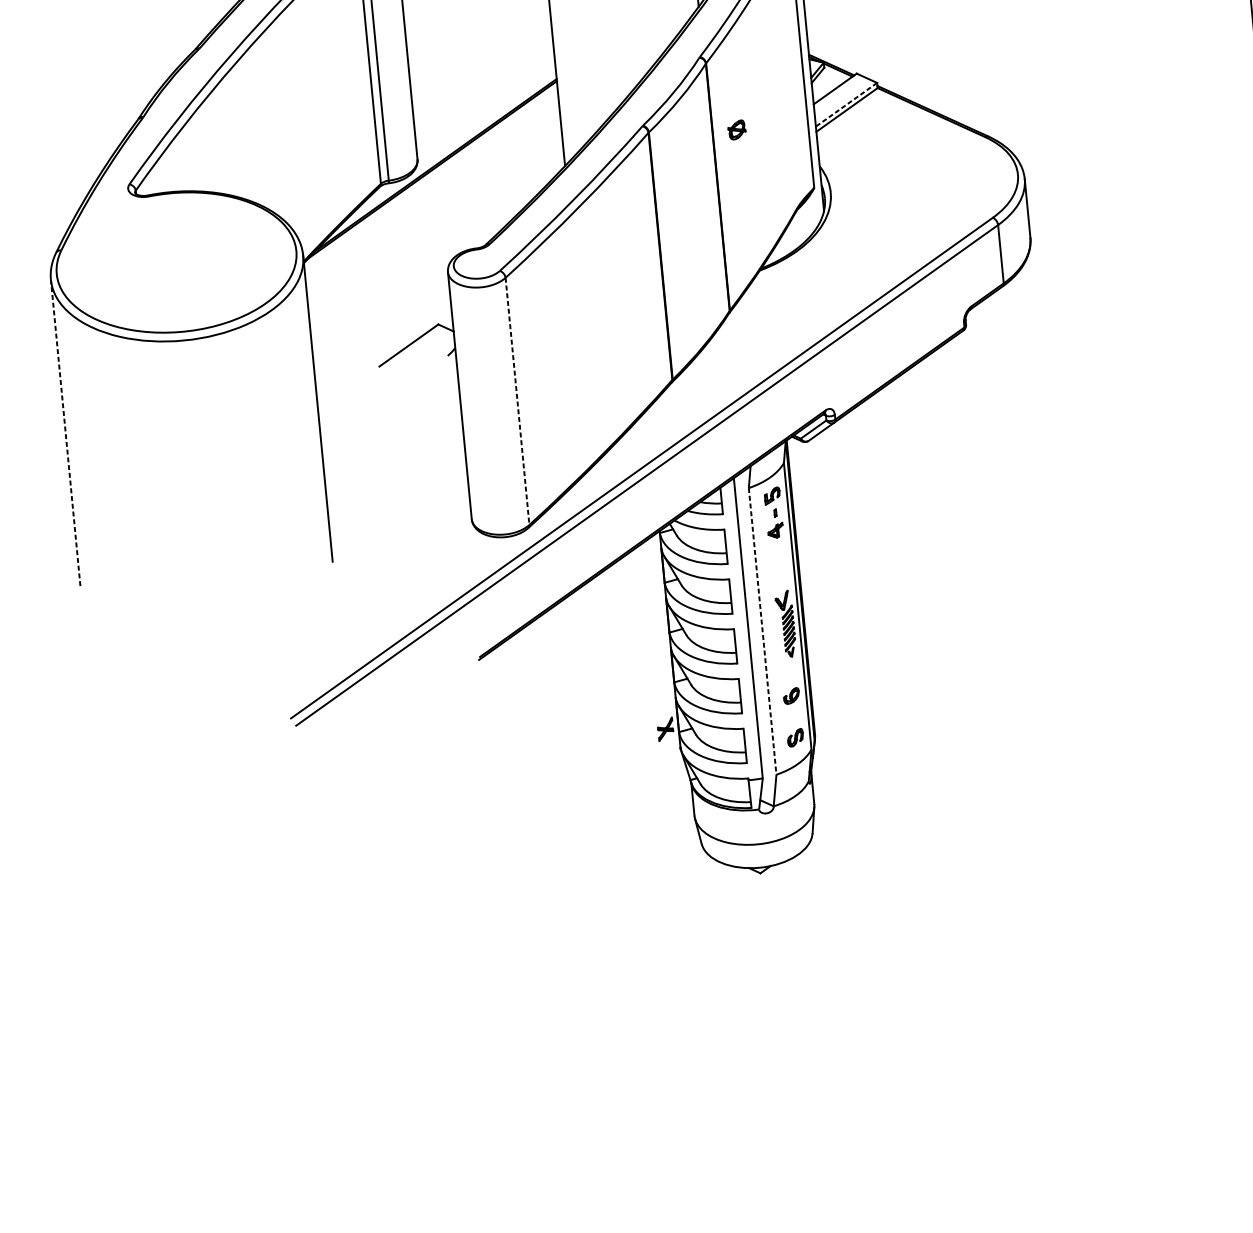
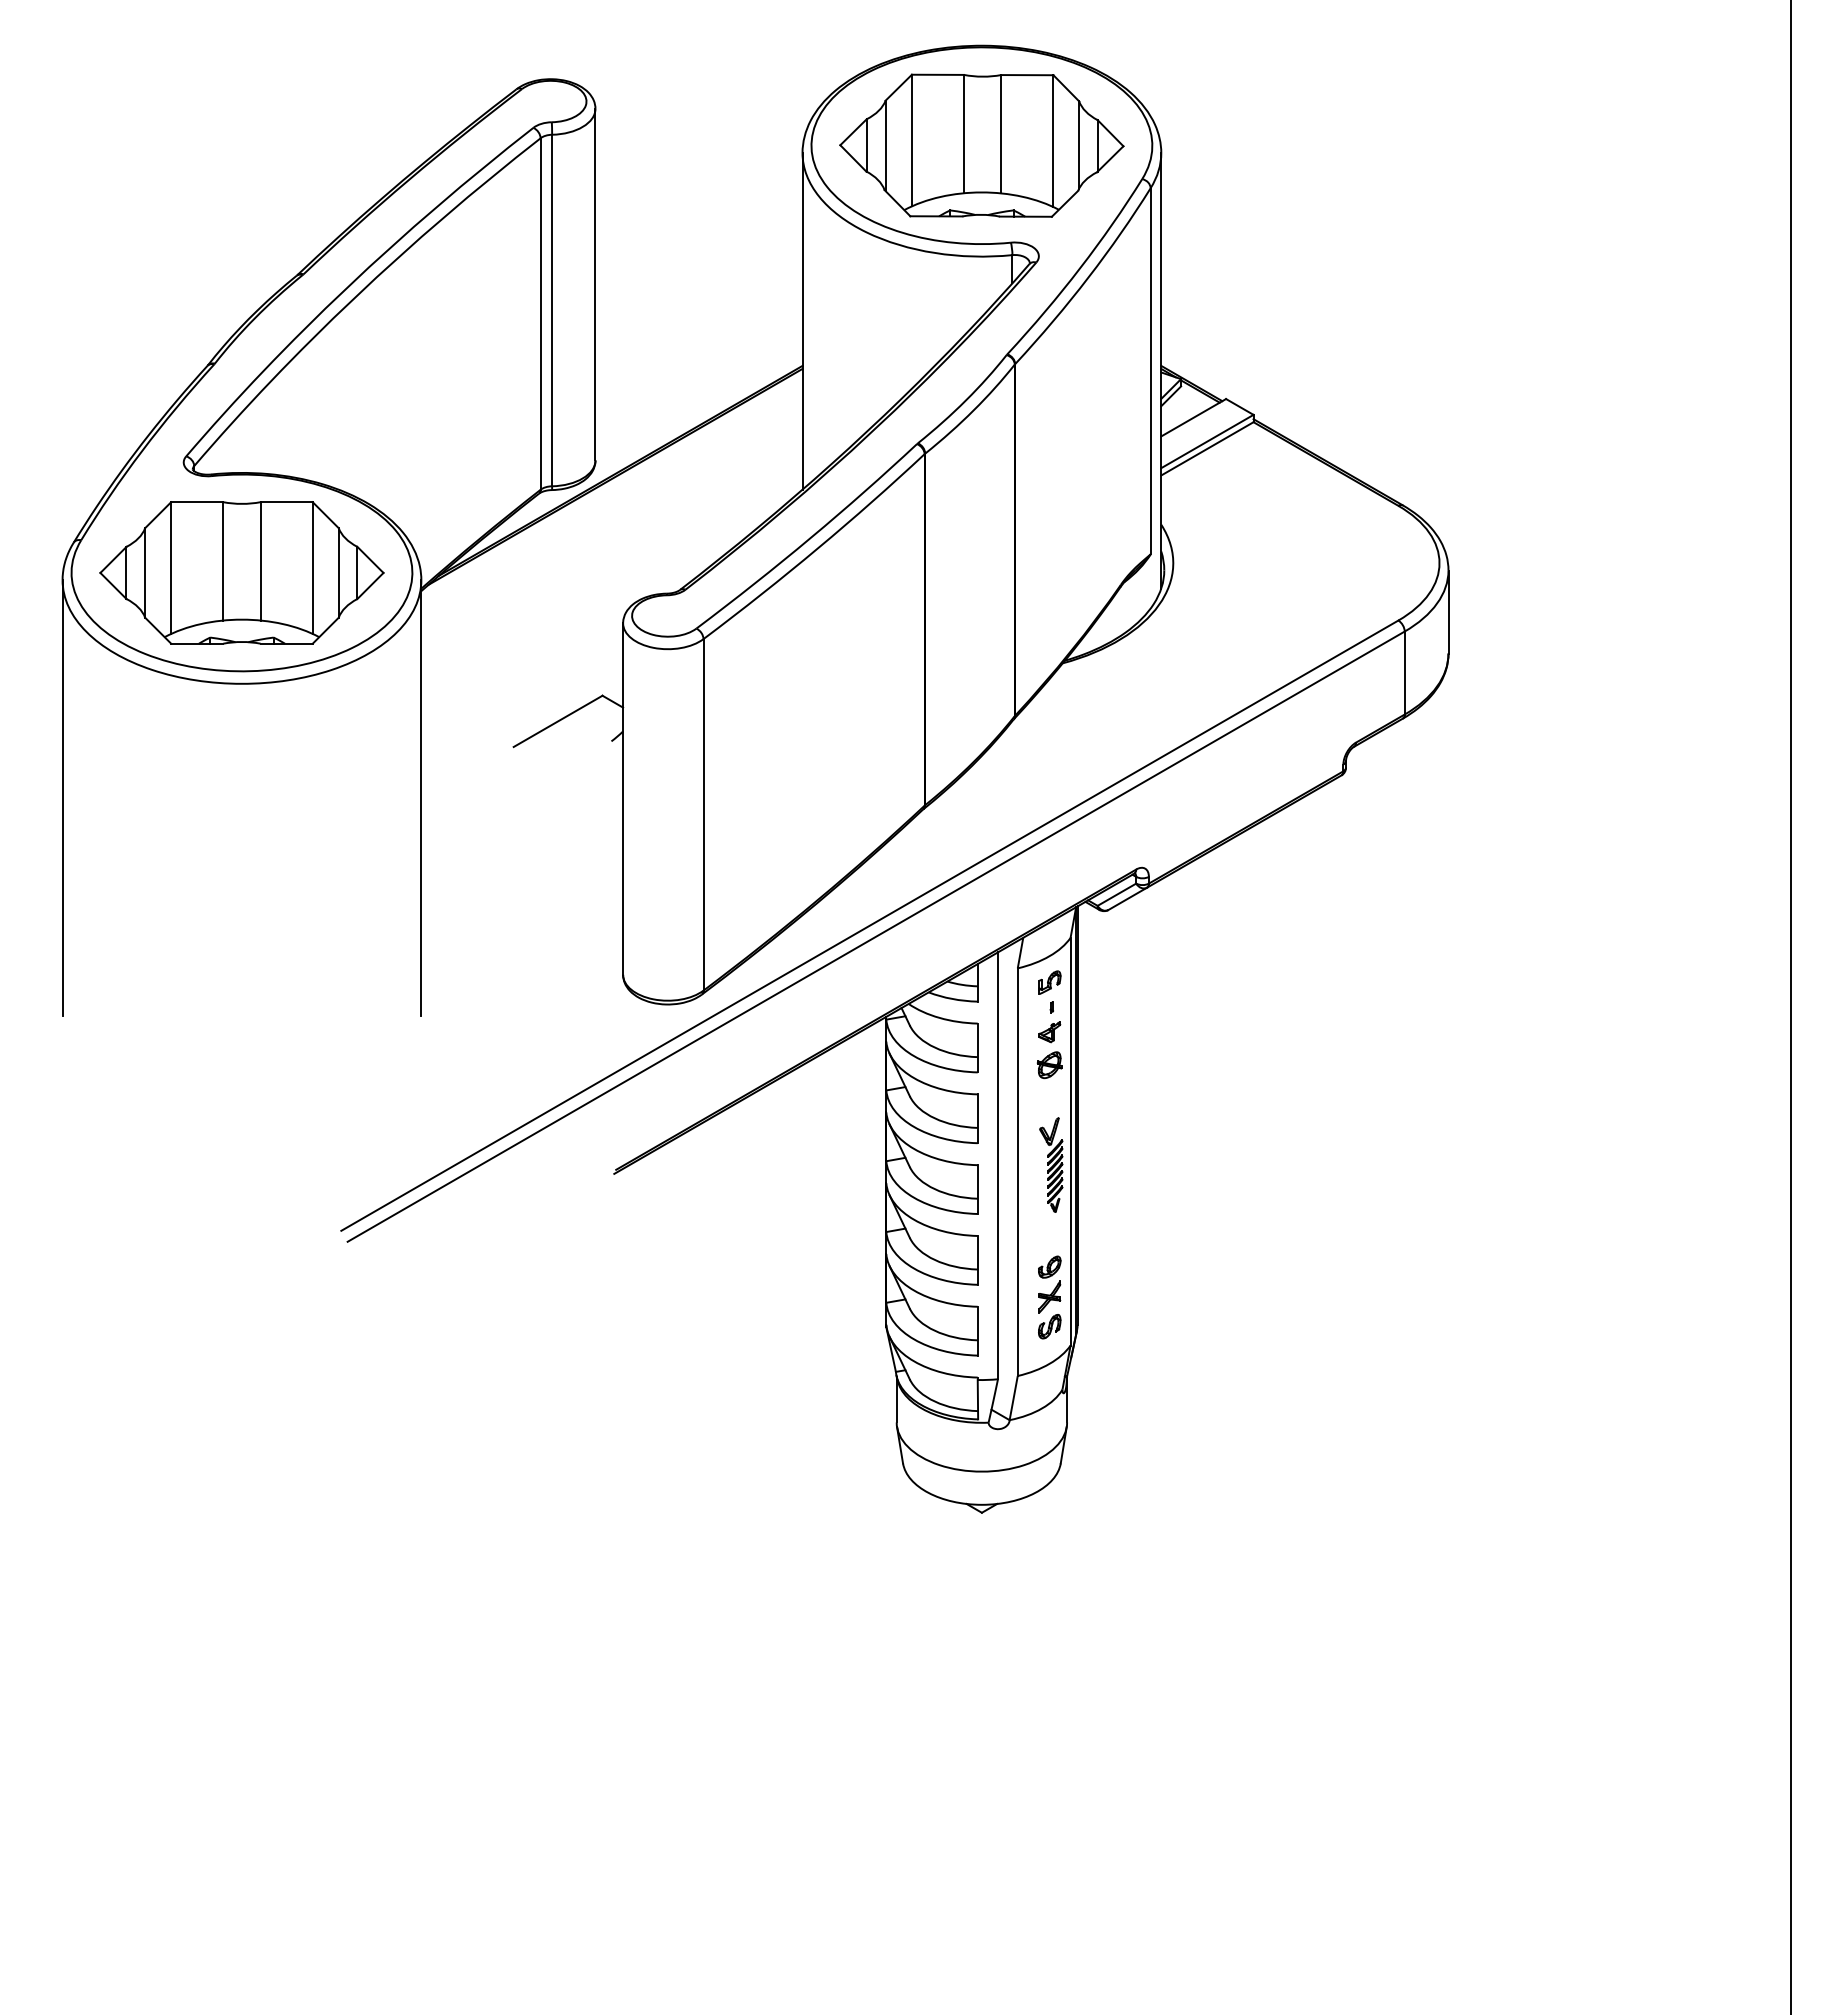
line: (846, 104) -> (1207, 441), dashed -> solid
part: (736, 130) -> (1049, 1065), moved
part: (176, 262) -> (241, 572), added
line: (517, 401) -> (703, 814), dashed -> solid
line: (65, 433) -> (62, 798), dashed -> solid
line: (762, 631) -> (1017, 1172), dashed -> solid
part: (665, 728) -> (1049, 1296), moved

